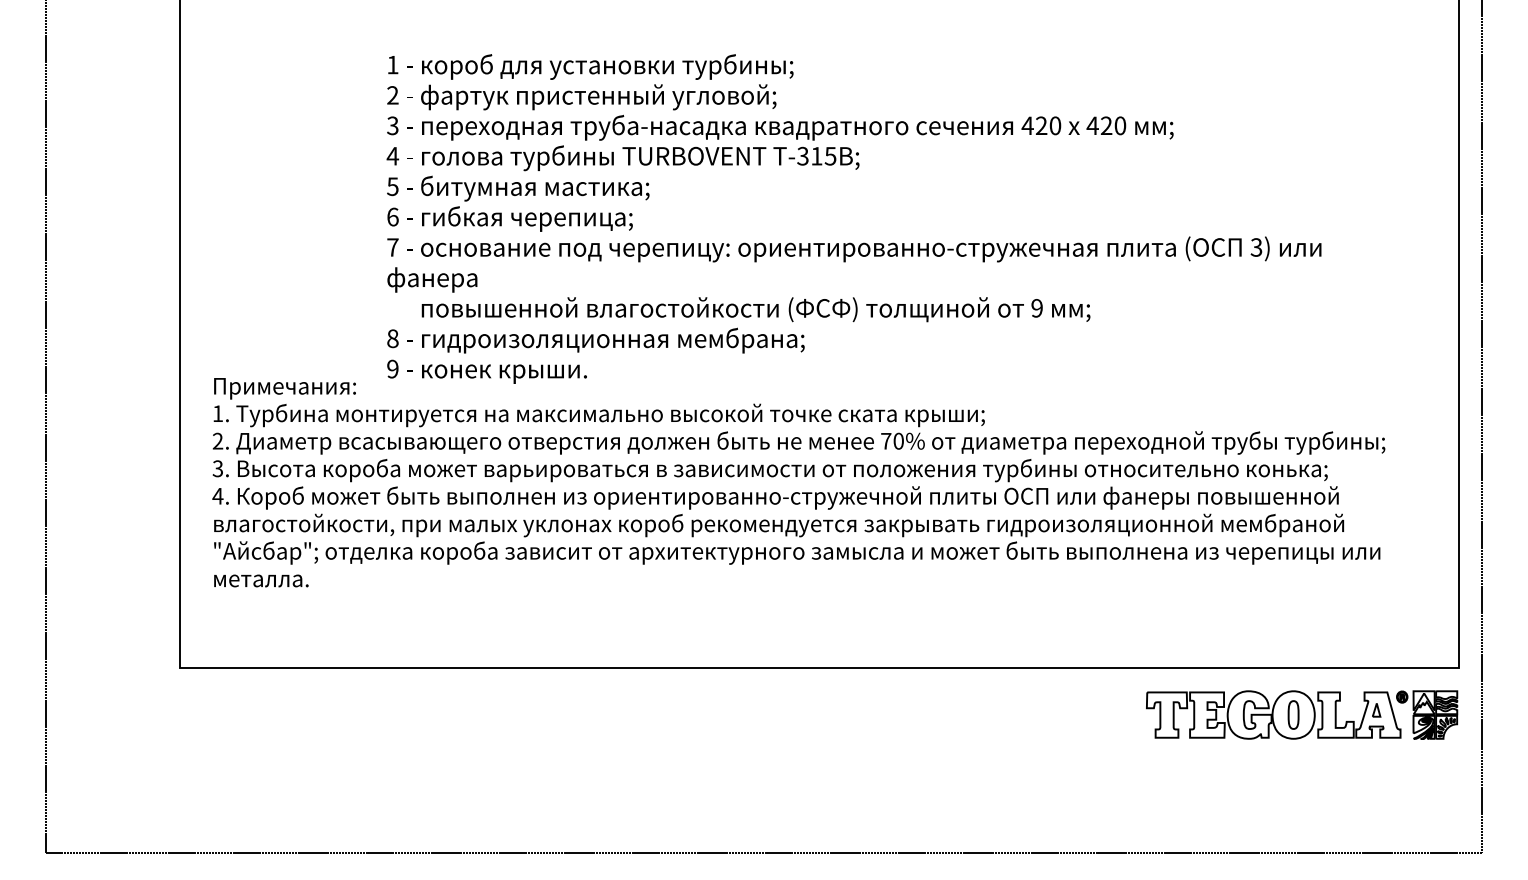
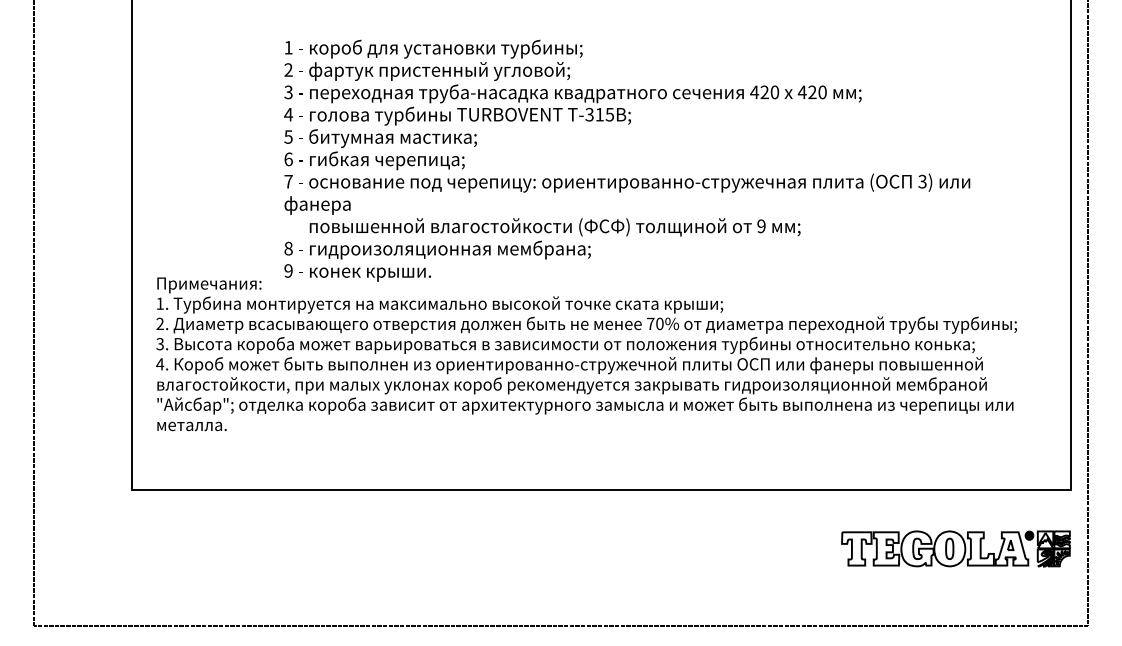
part: (1301, 714) -> (955, 548), moved

